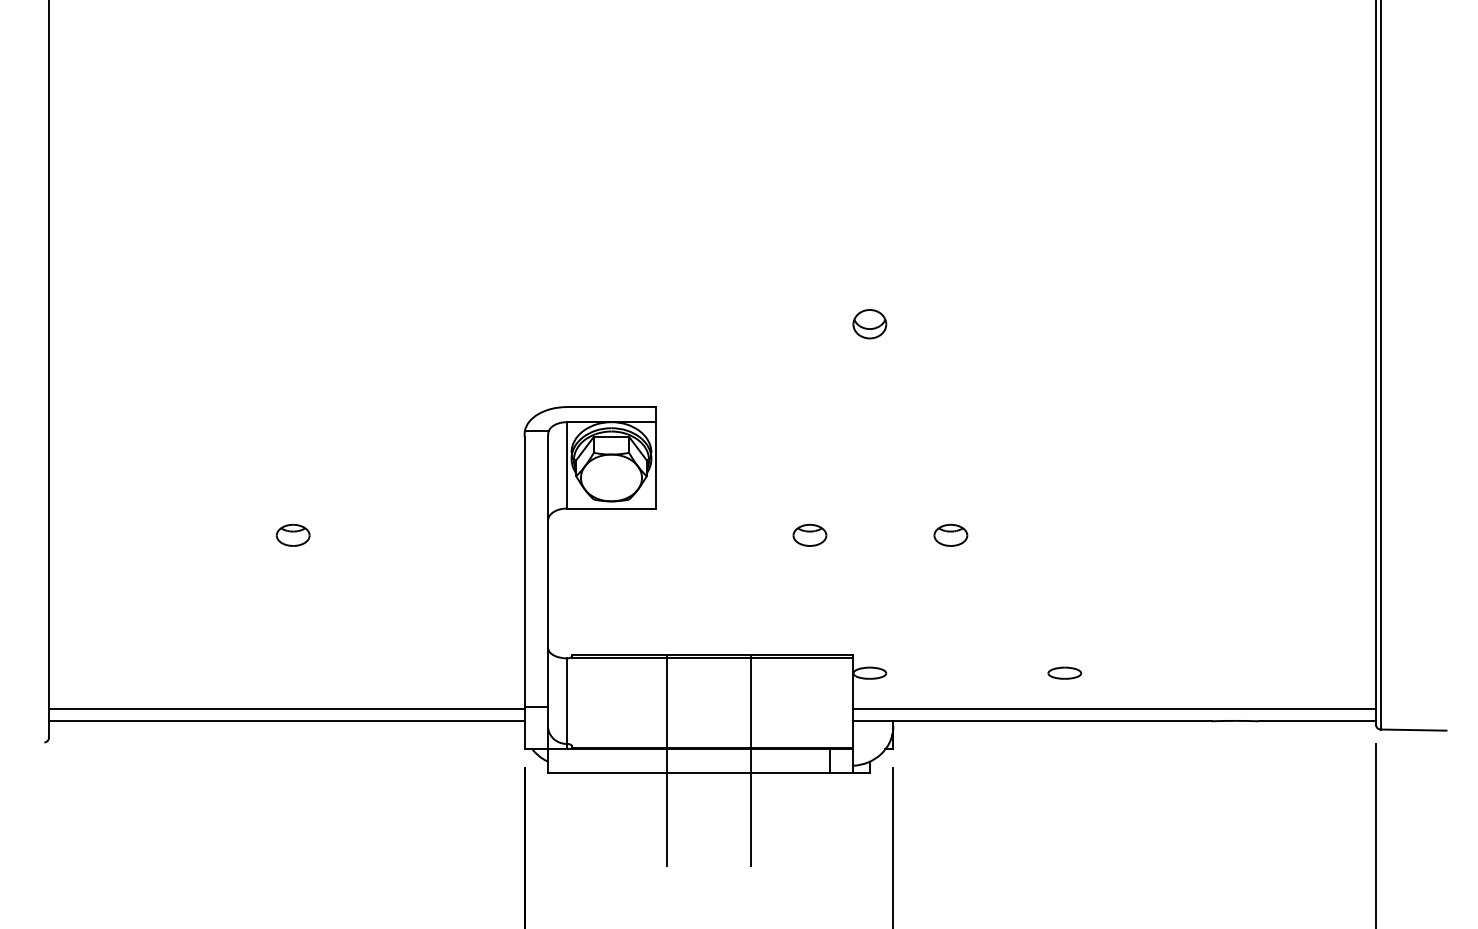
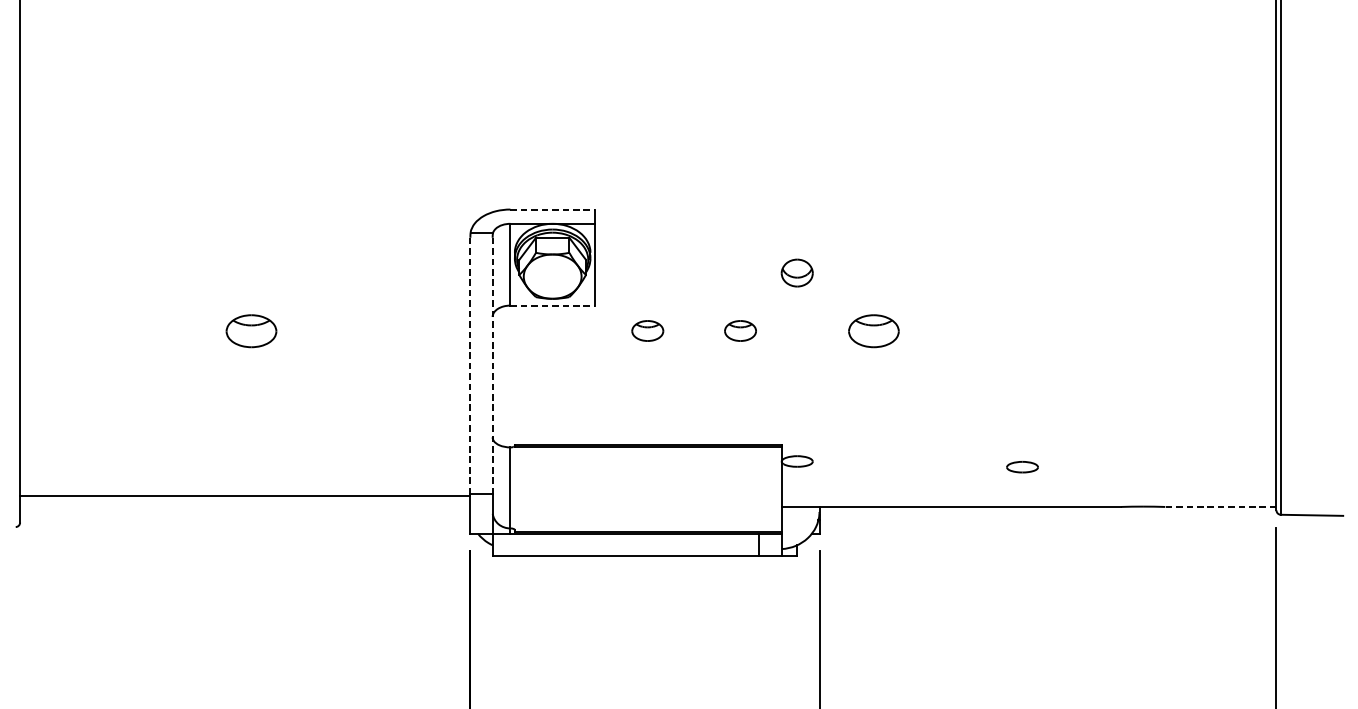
part: (869, 324) -> (796, 273), moved
line: (611, 407) -> (552, 209), solid -> dashed
line: (611, 508) -> (552, 305), solid -> dashed
part: (292, 534) -> (250, 330), size x1.6
part: (711, 534) -> (647, 330), added
part: (950, 534) -> (873, 330), size x1.6
line: (524, 572) -> (470, 366), solid -> dashed
line: (548, 572) -> (493, 366), solid -> dashed
part: (1064, 672) -> (1022, 466), moved
line: (1114, 709) -> (1028, 495), removed
line: (286, 721) -> (245, 507), removed
line: (1317, 721) -> (1221, 507), solid -> dashed
line: (666, 760) -> (604, 544), removed
line: (751, 760) -> (685, 544), removed

